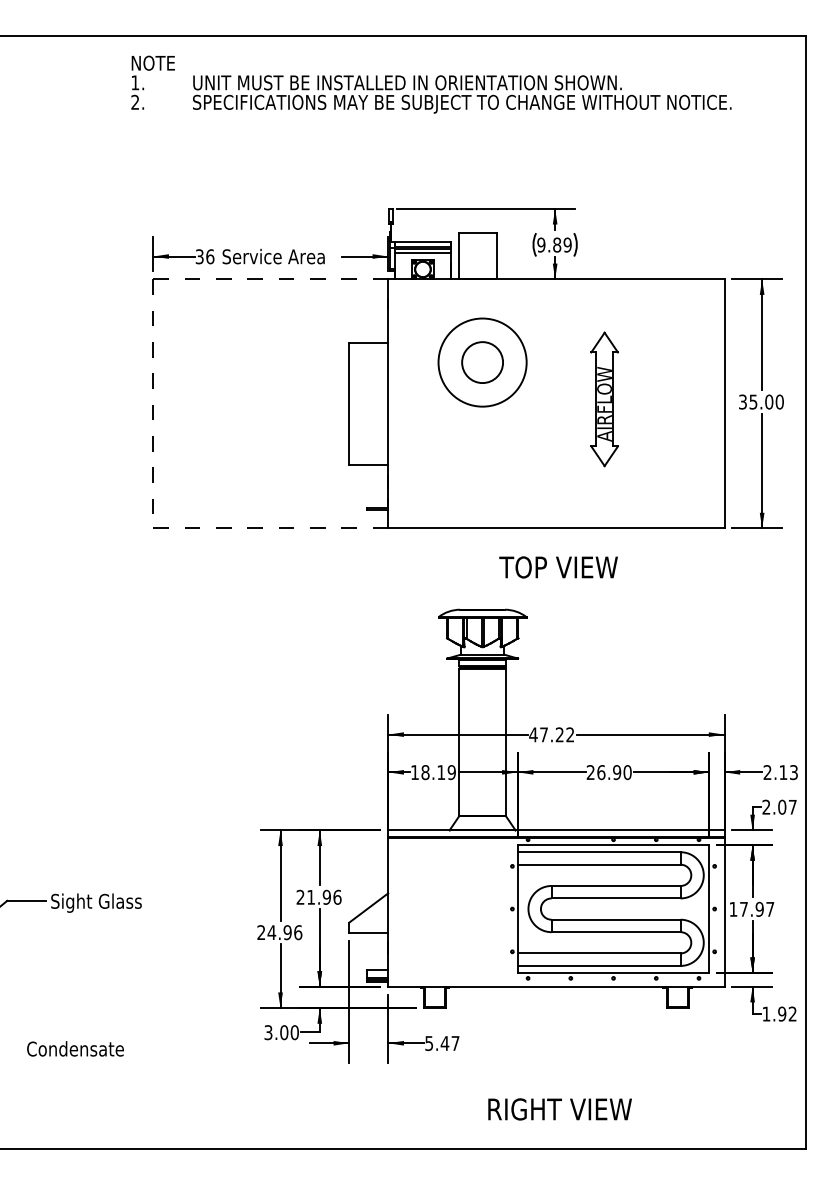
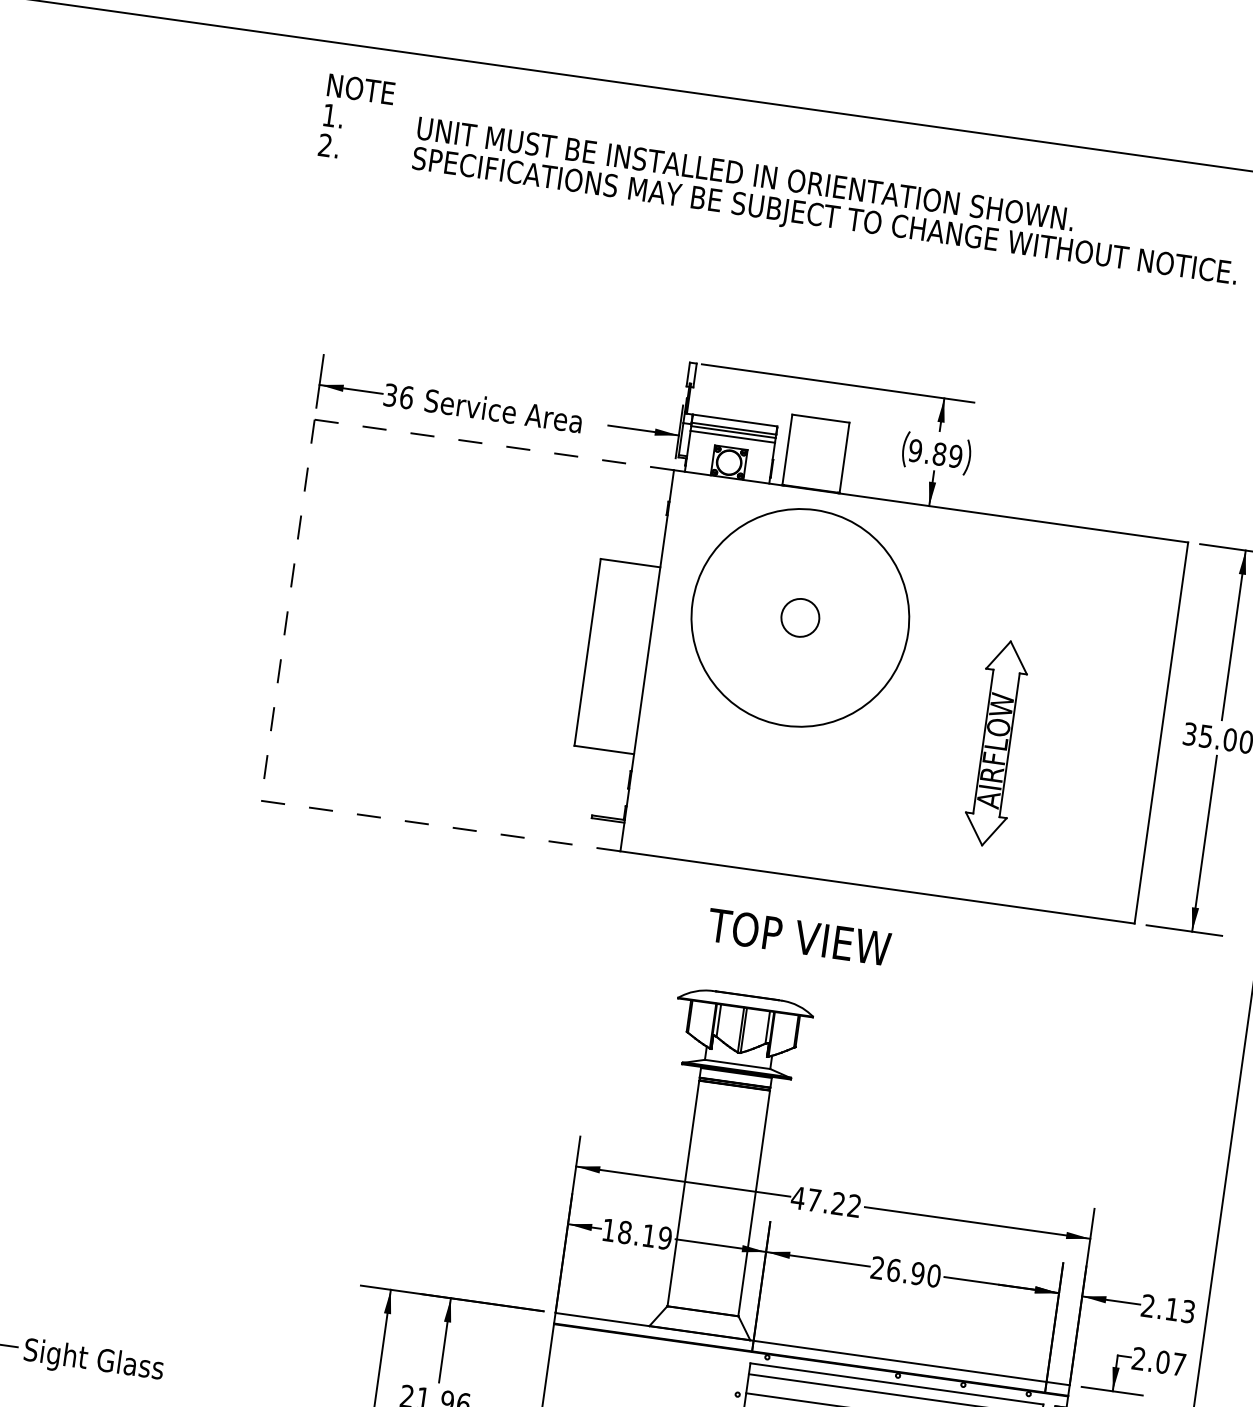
circle: (482, 362) -> (800, 617), size x0.6
circle: (482, 362) -> (800, 617), size x1.6
part: (604, 399) -> (996, 743), moved
text: (558, 567) -> (799, 937), moved

